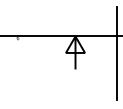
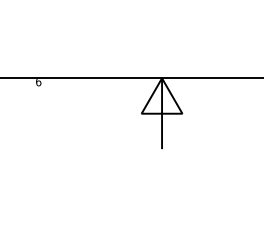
line: (116, 53) -> (249, 114), removed

